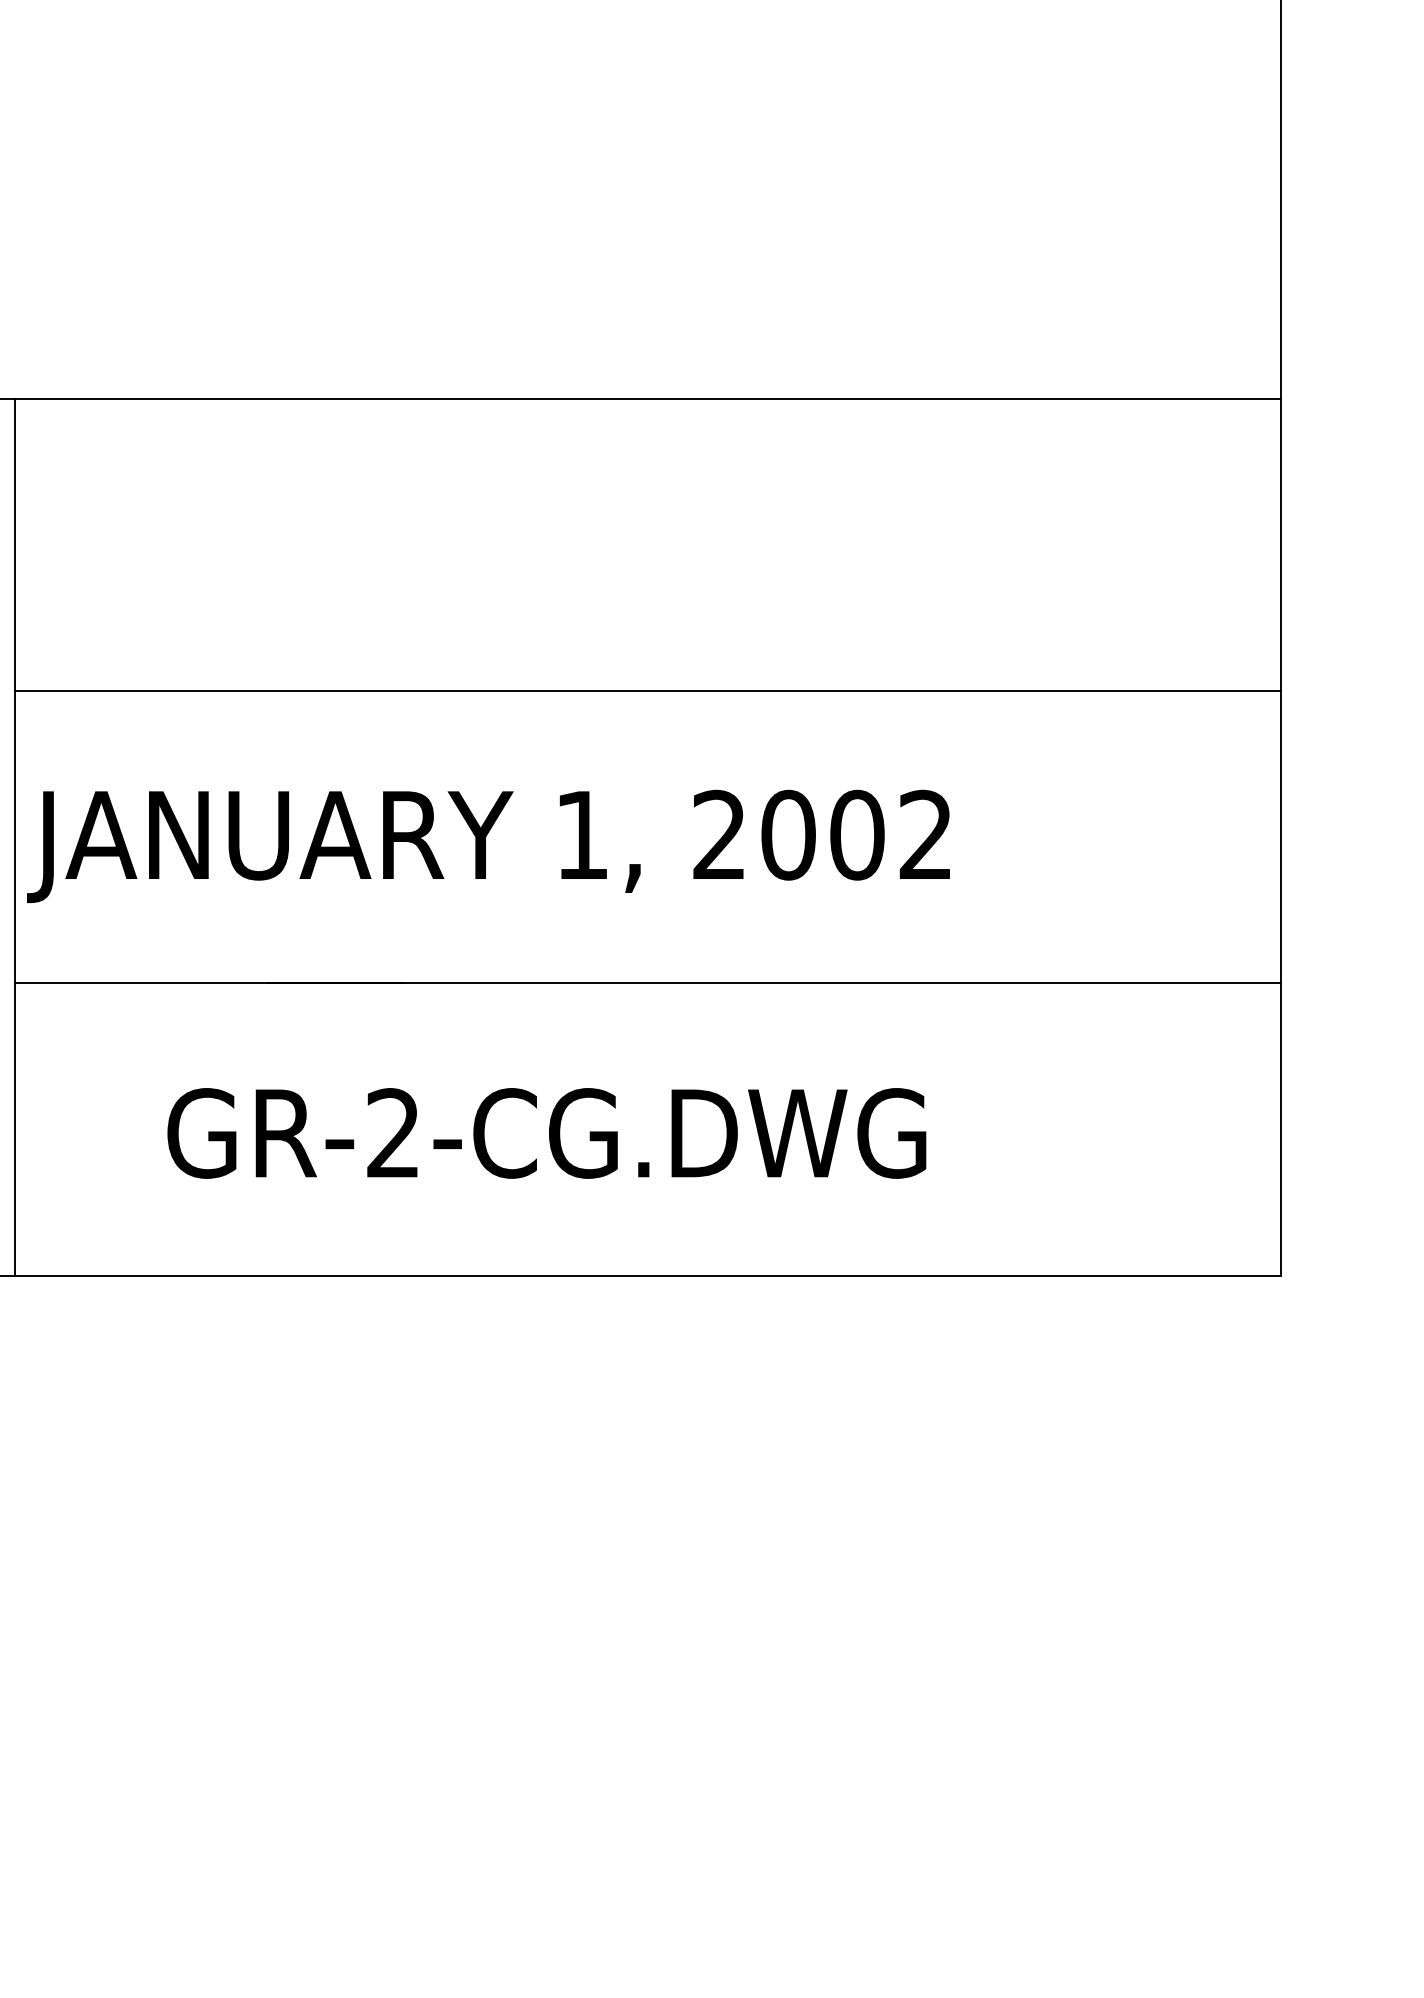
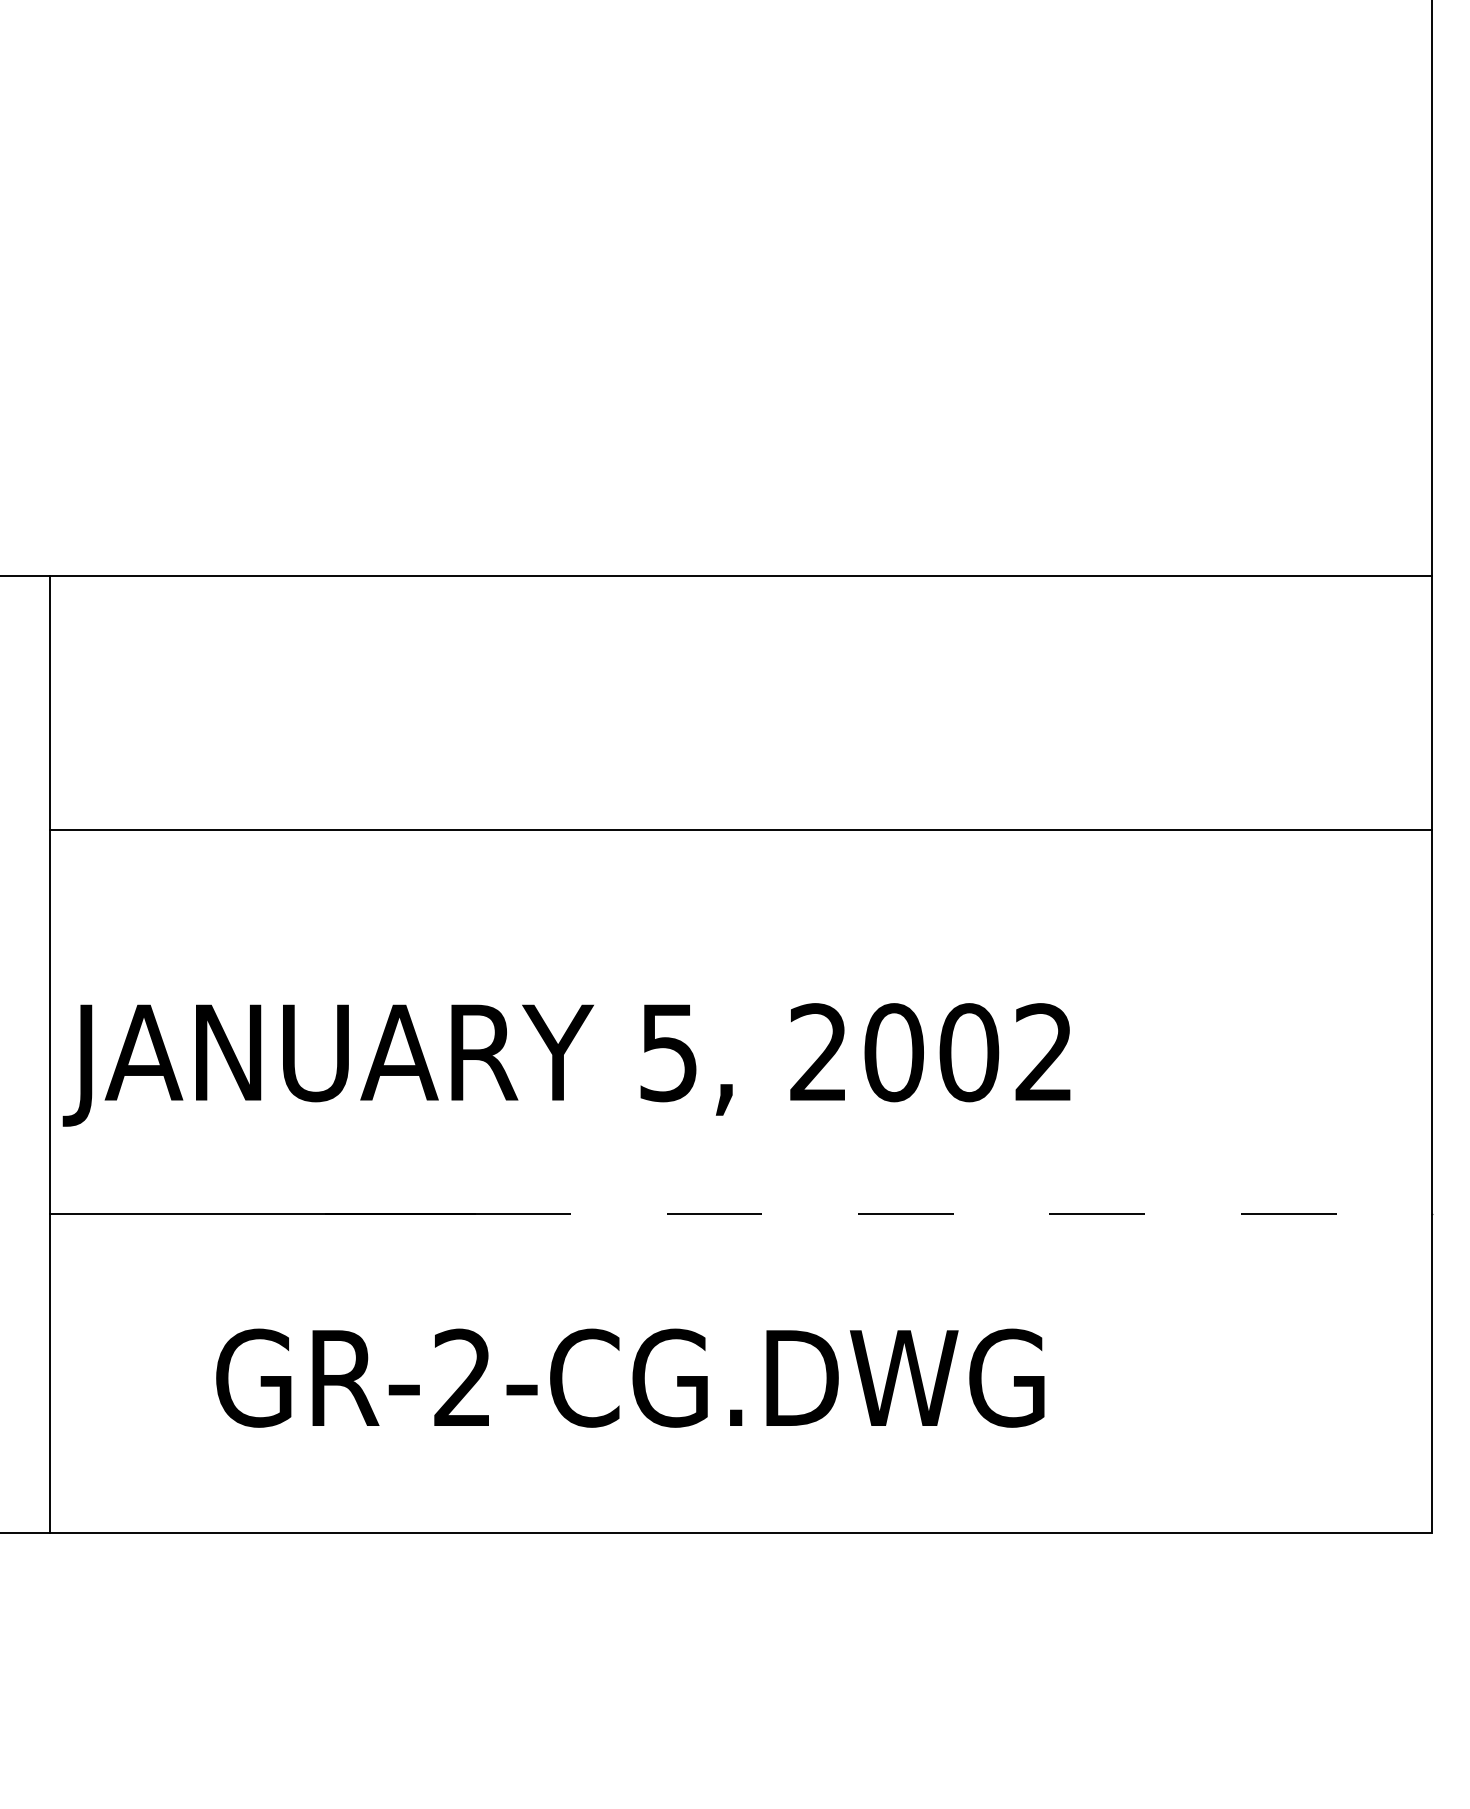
line: (647, 691) -> (740, 830), moved
text: (581, 835) -> (668, 1052), 1, -> 5,
line: (843, 983) -> (954, 1214), solid -> dashed

